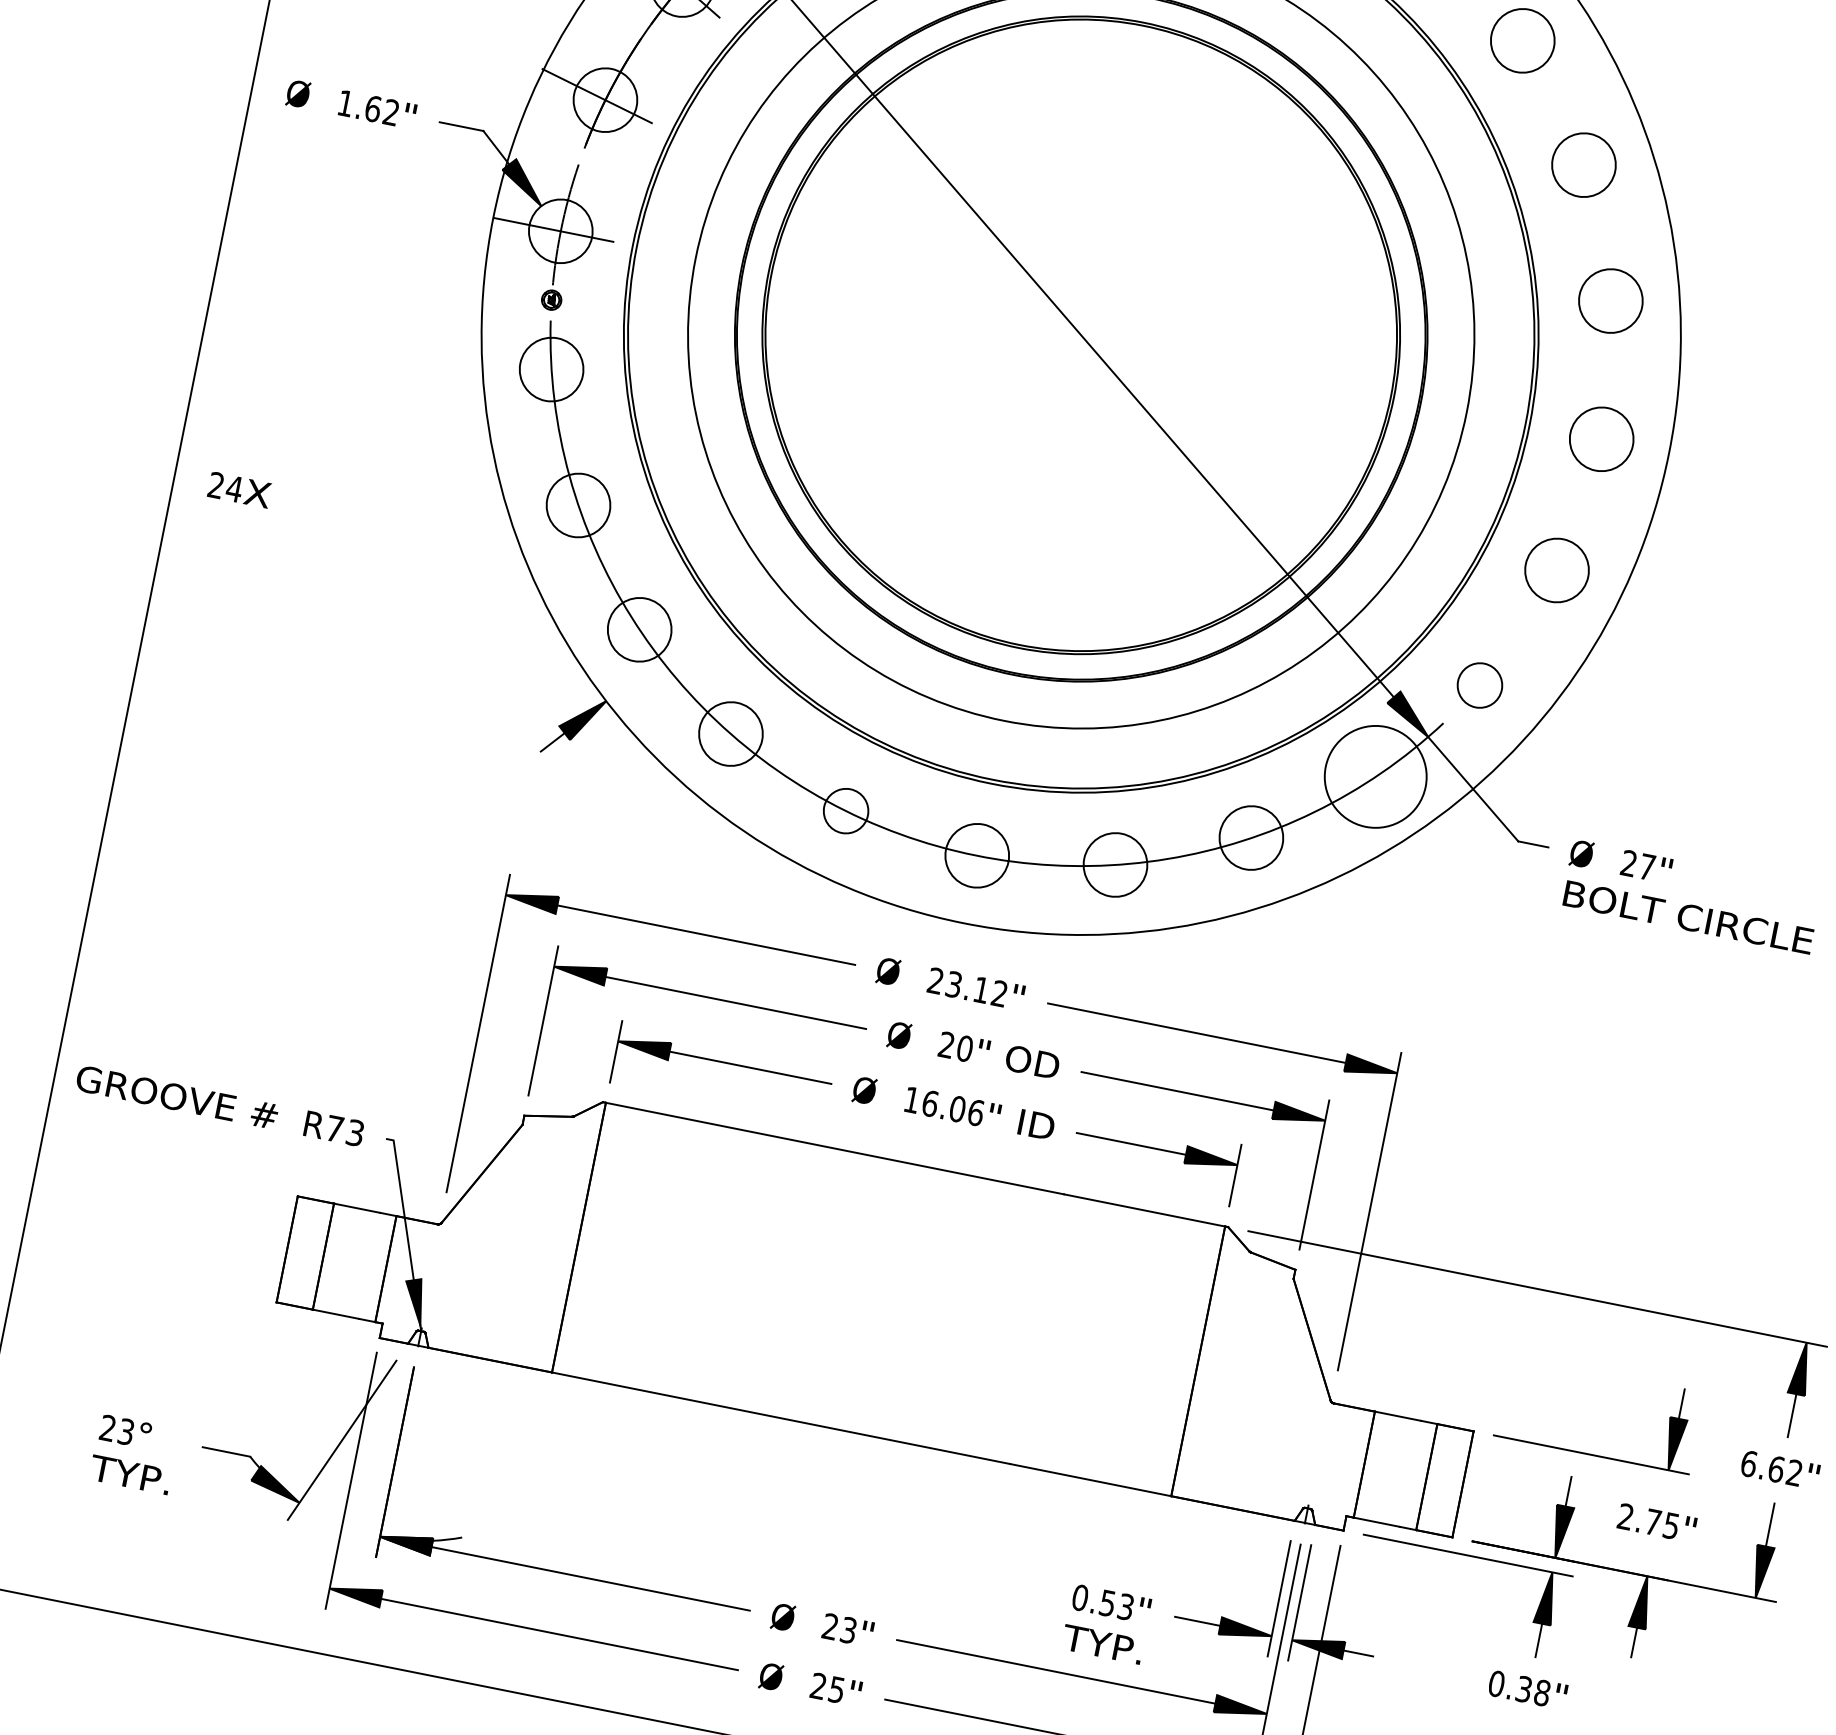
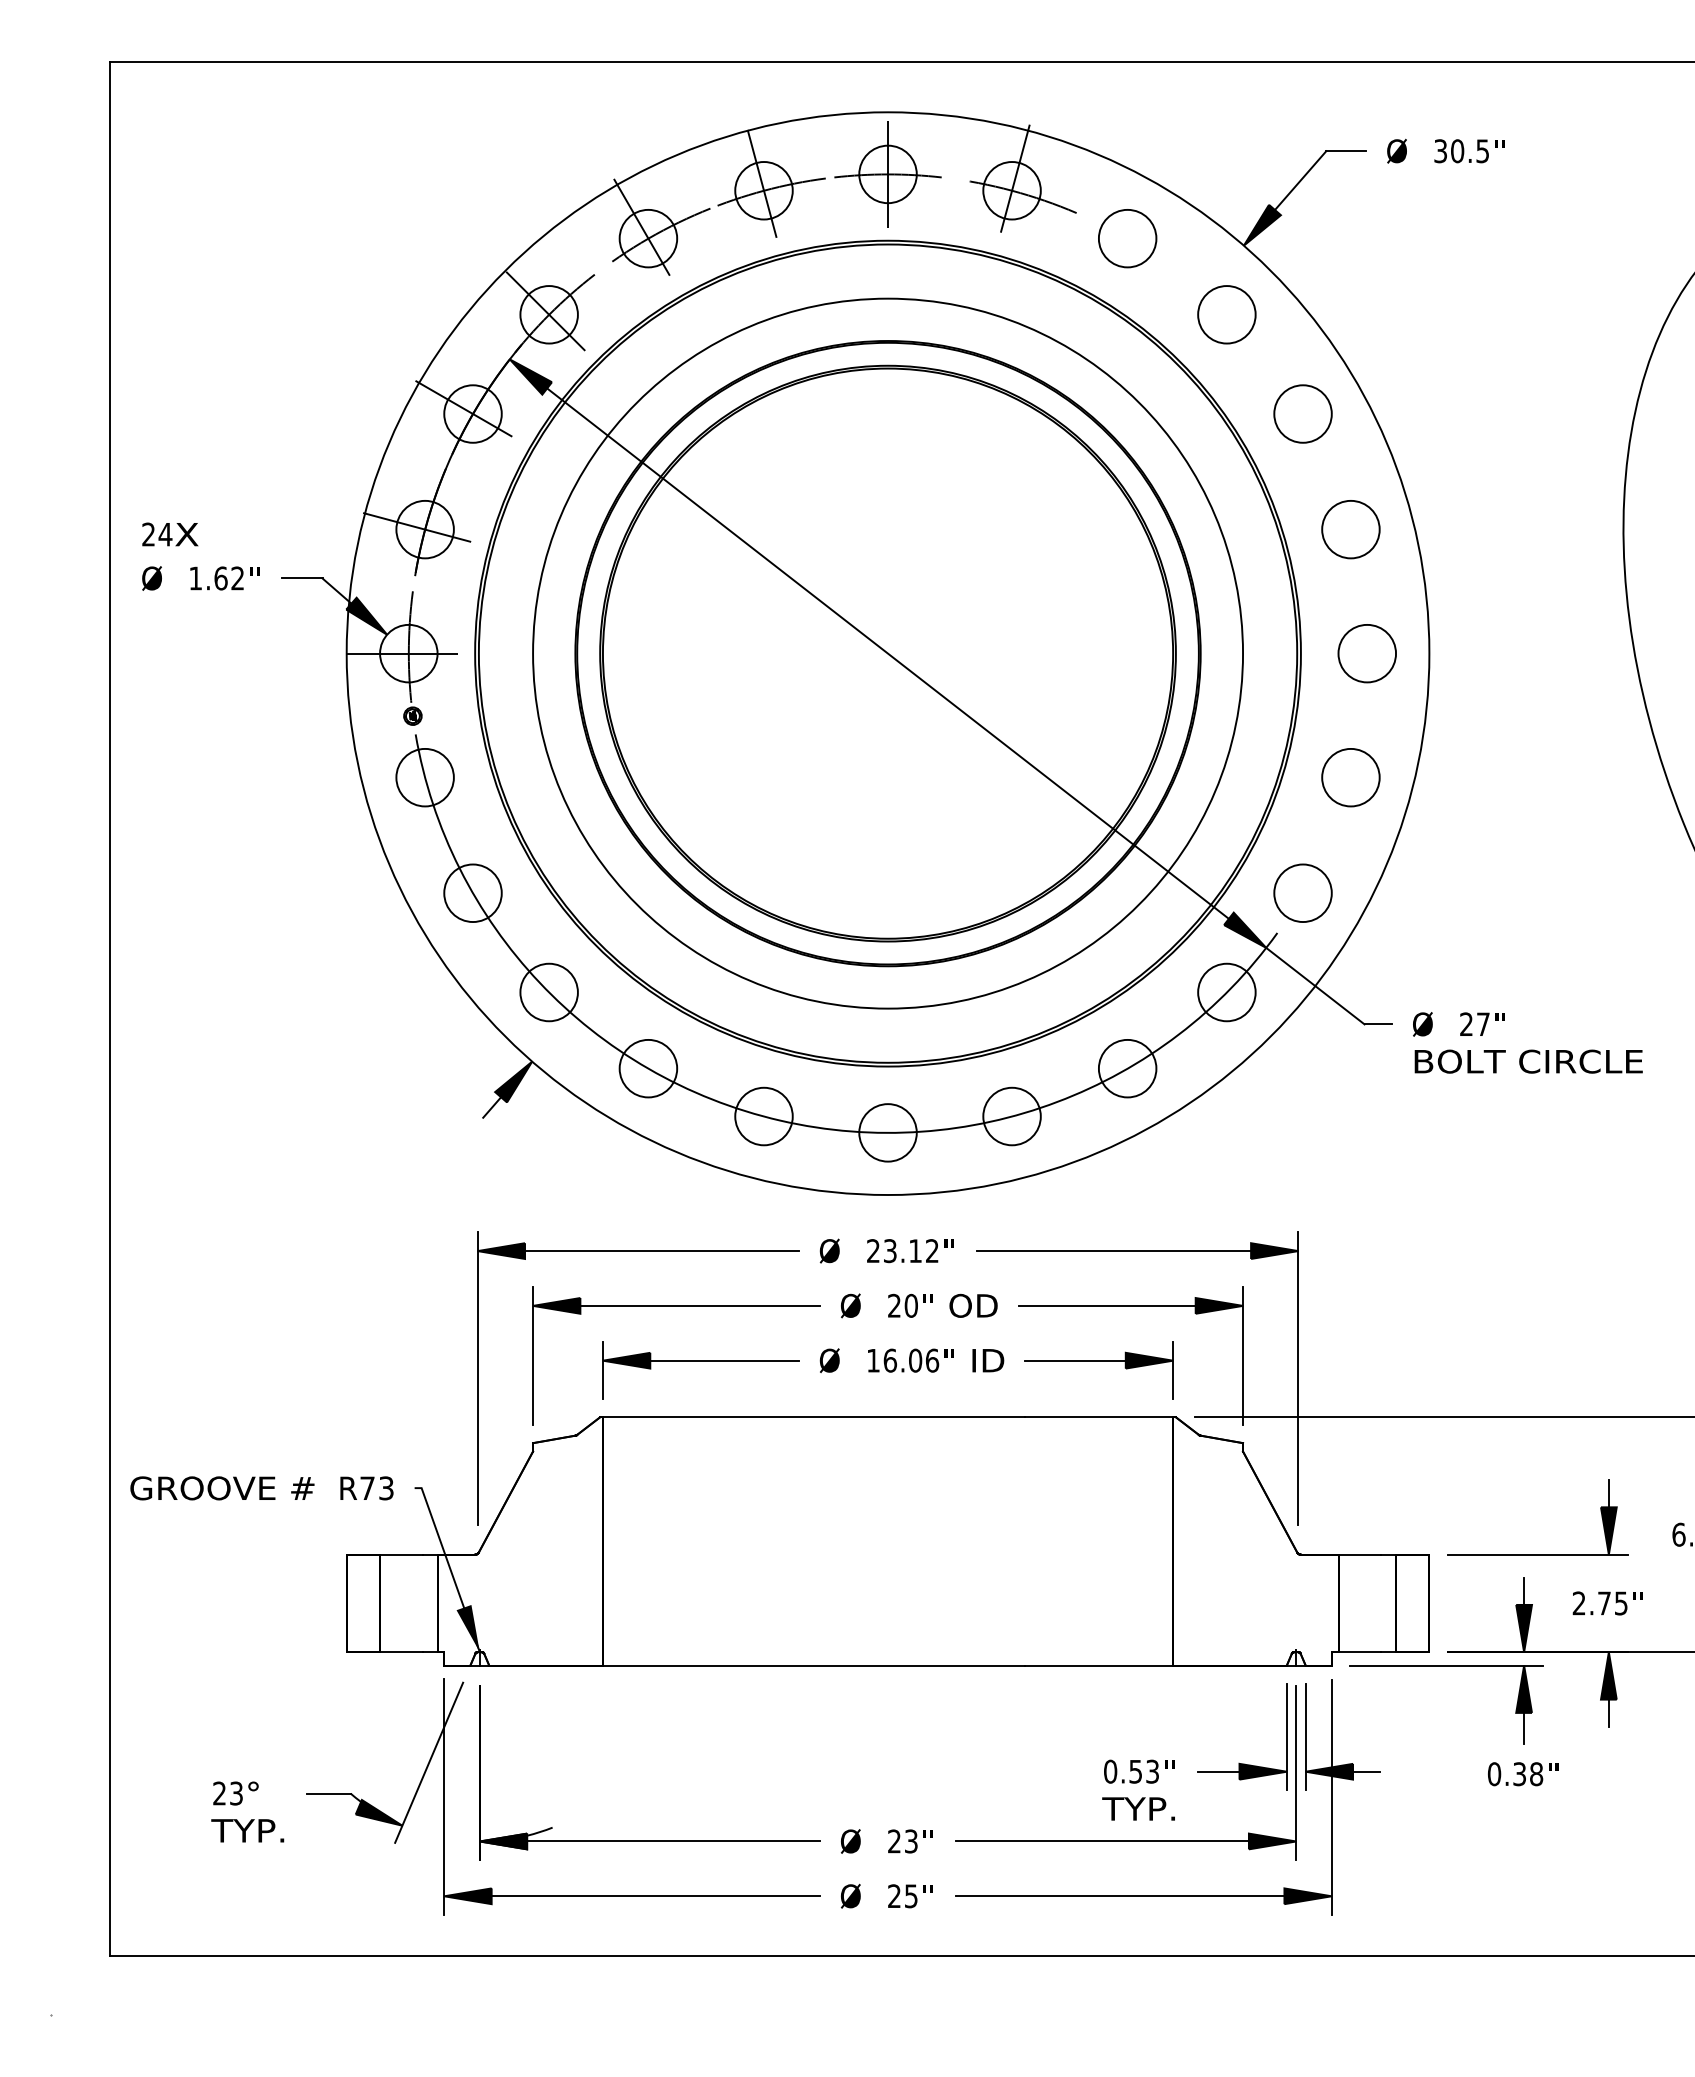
text: (239, 490) -> (170, 534), moved
circle: (1479, 684) -> (1302, 892), size x1.43
circle: (1375, 776) -> (1226, 992), size x0.62
circle: (845, 810) -> (763, 1116), size x1.43

